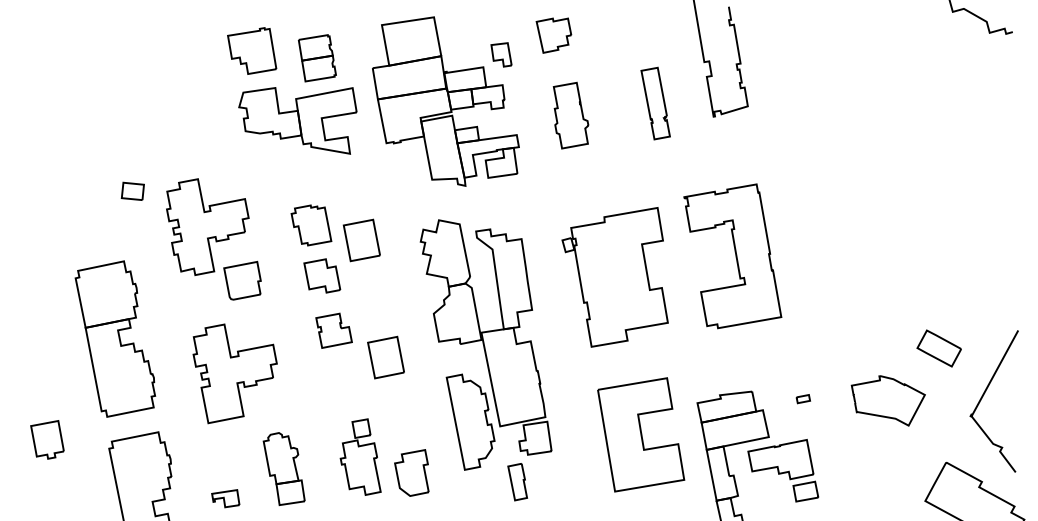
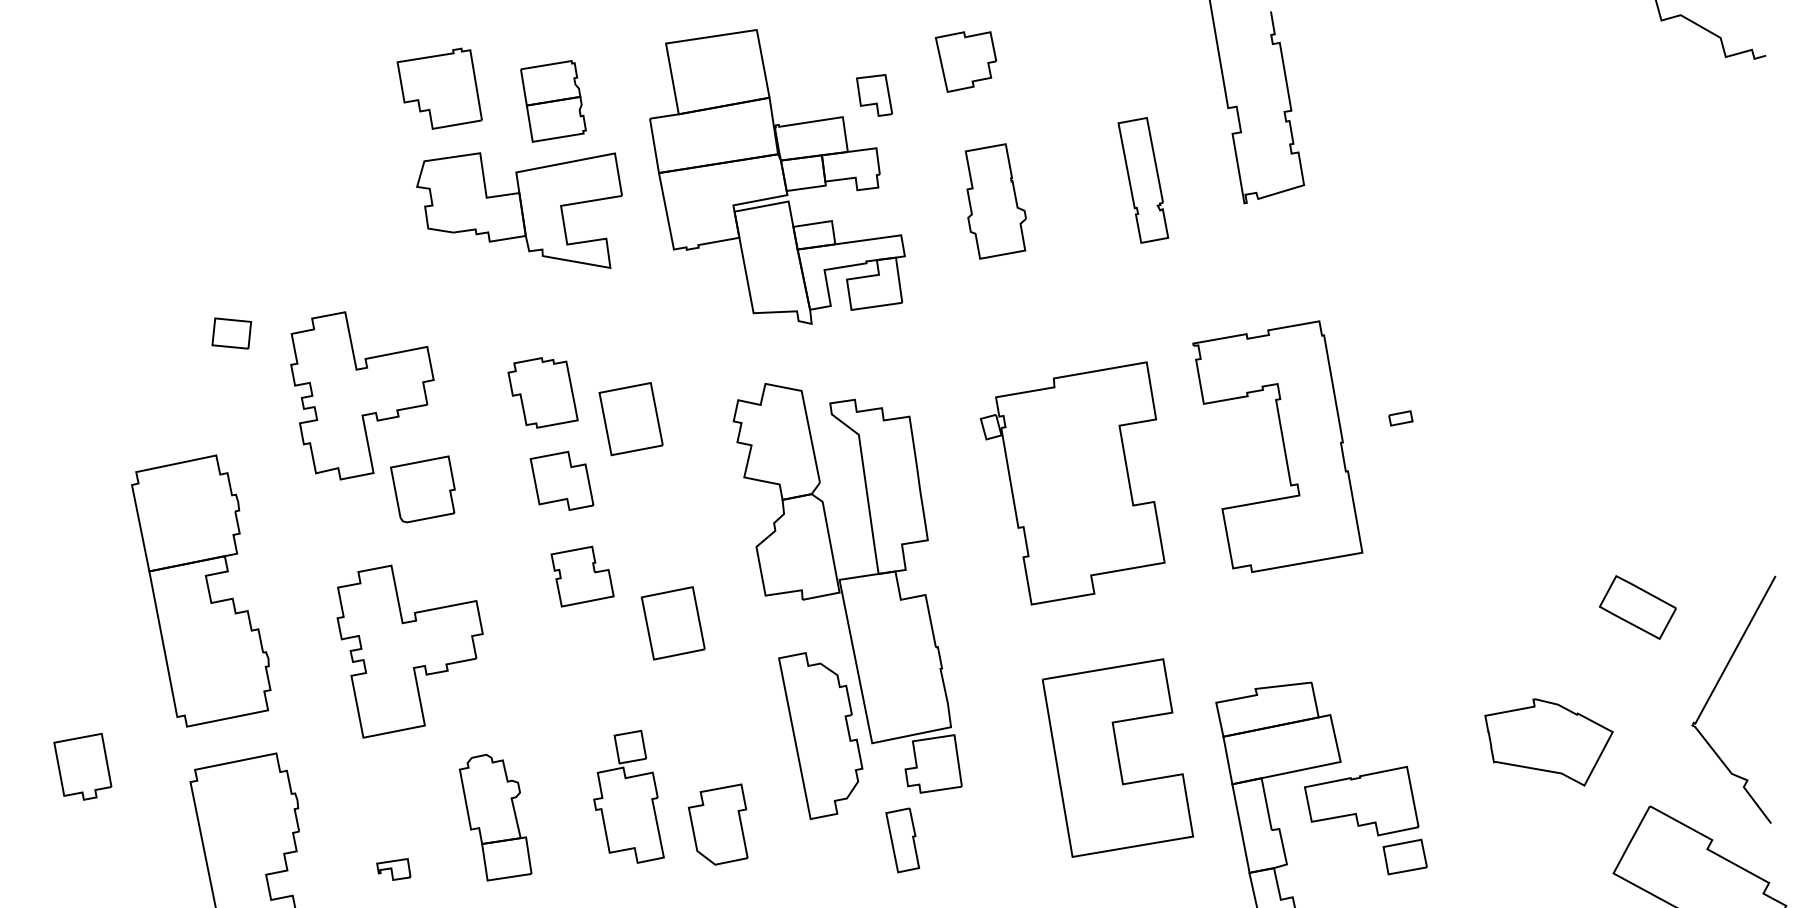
part: (802, 399) -> (1399, 419), moved
part: (887, 400) -> (1547, 741), moved
part: (225, 498) -> (393, 869), size x0.7

